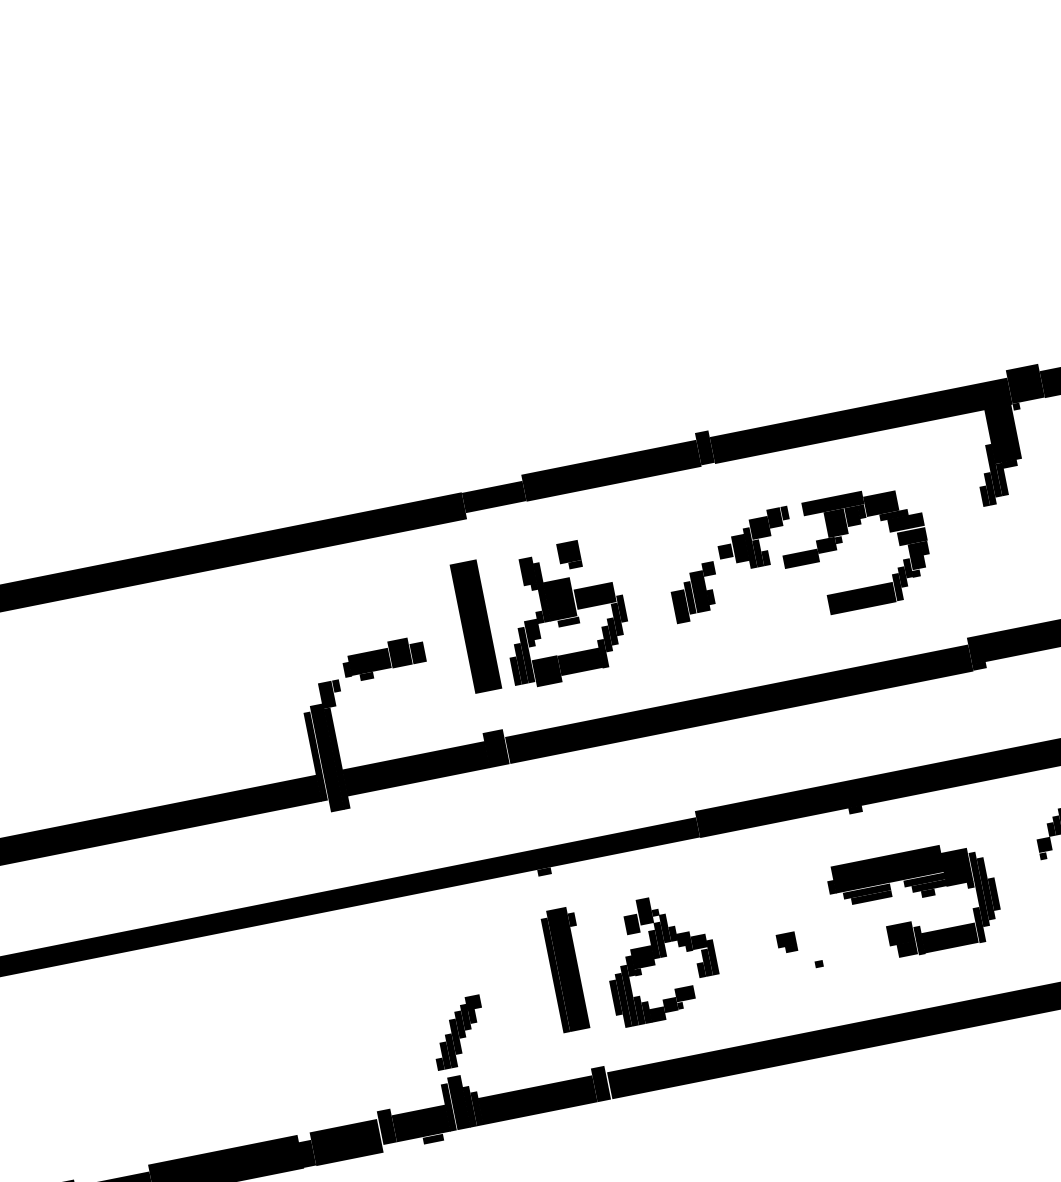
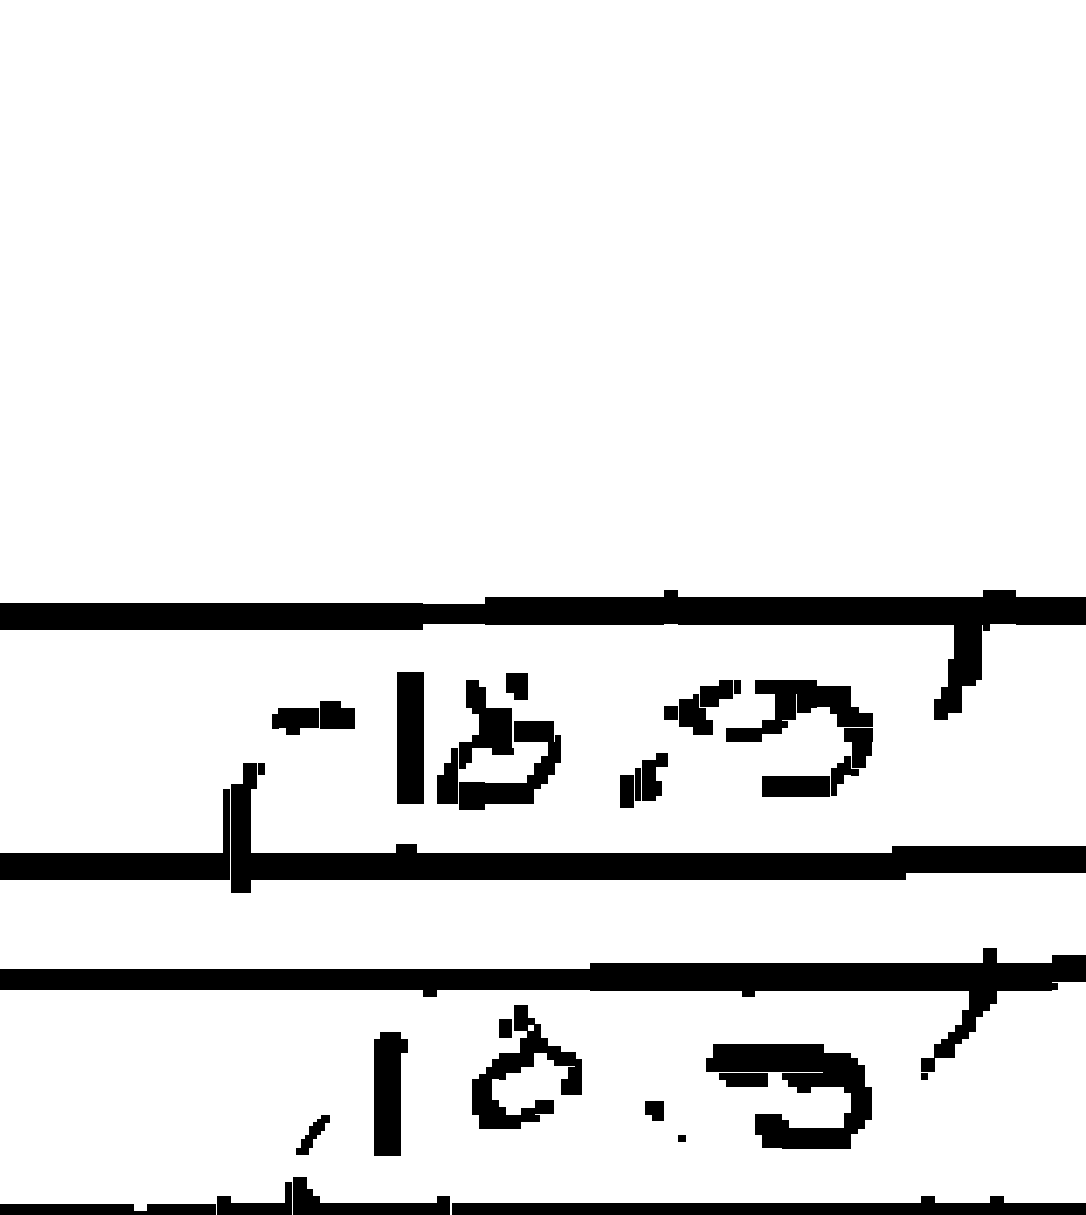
part: (694, 592) -> (643, 780), moved
part: (384, 658) -> (313, 717), moved
part: (659, 957) -> (526, 1066), moved
part: (567, 968) -> (390, 1093), moved
part: (457, 1032) -> (312, 1134), size x0.6

